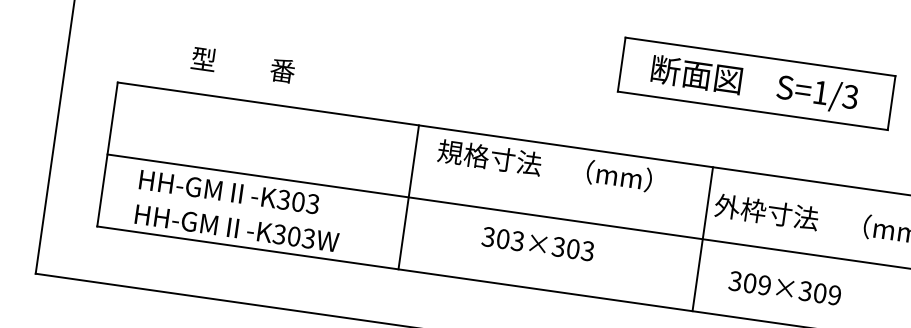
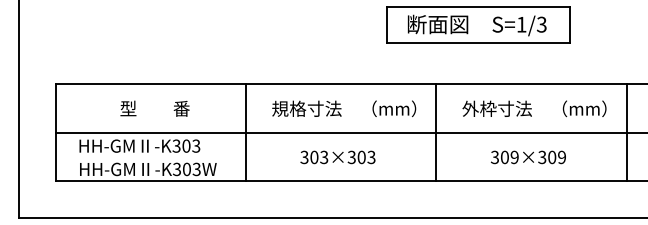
text: (242, 64) -> (154, 108), moved
text: (545, 165) -> (344, 108), moved
line: (408, 196) -> (245, 132), moved
line: (702, 238) -> (436, 132), moved
text: (537, 244) -> (337, 157), moved
text: (785, 288) -> (528, 157), moved

